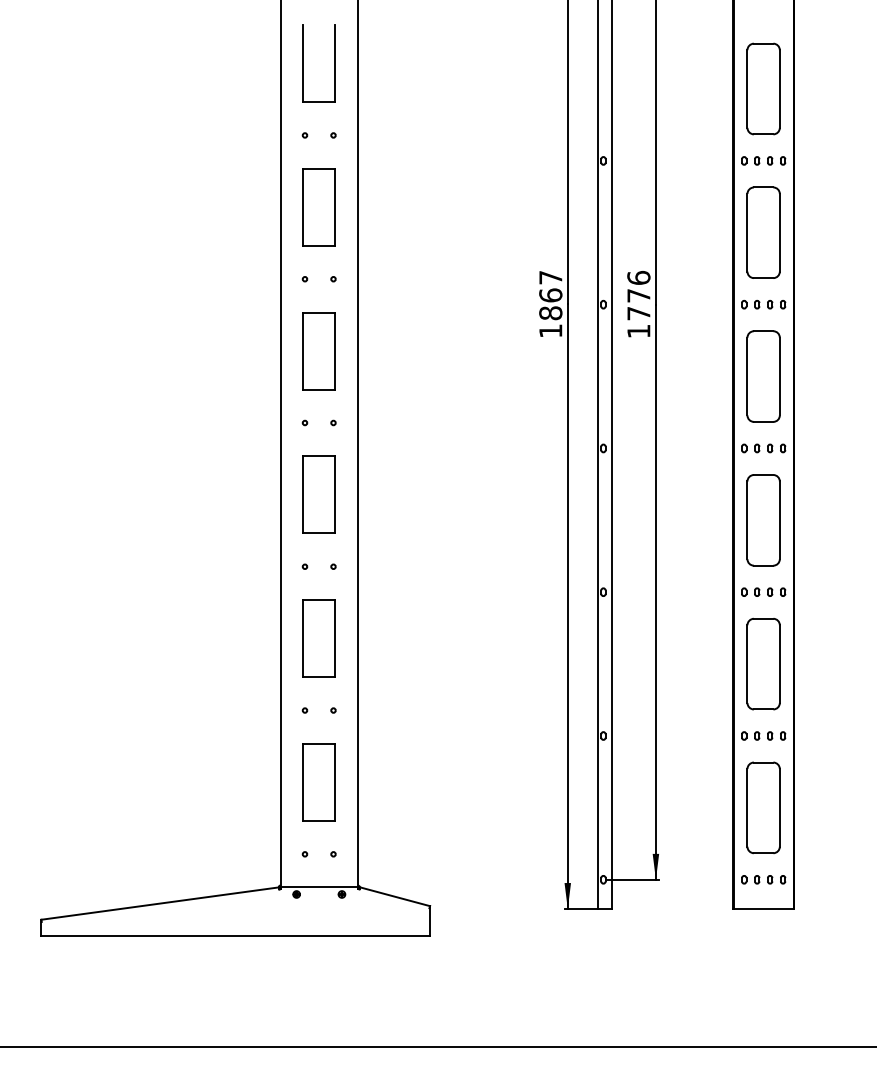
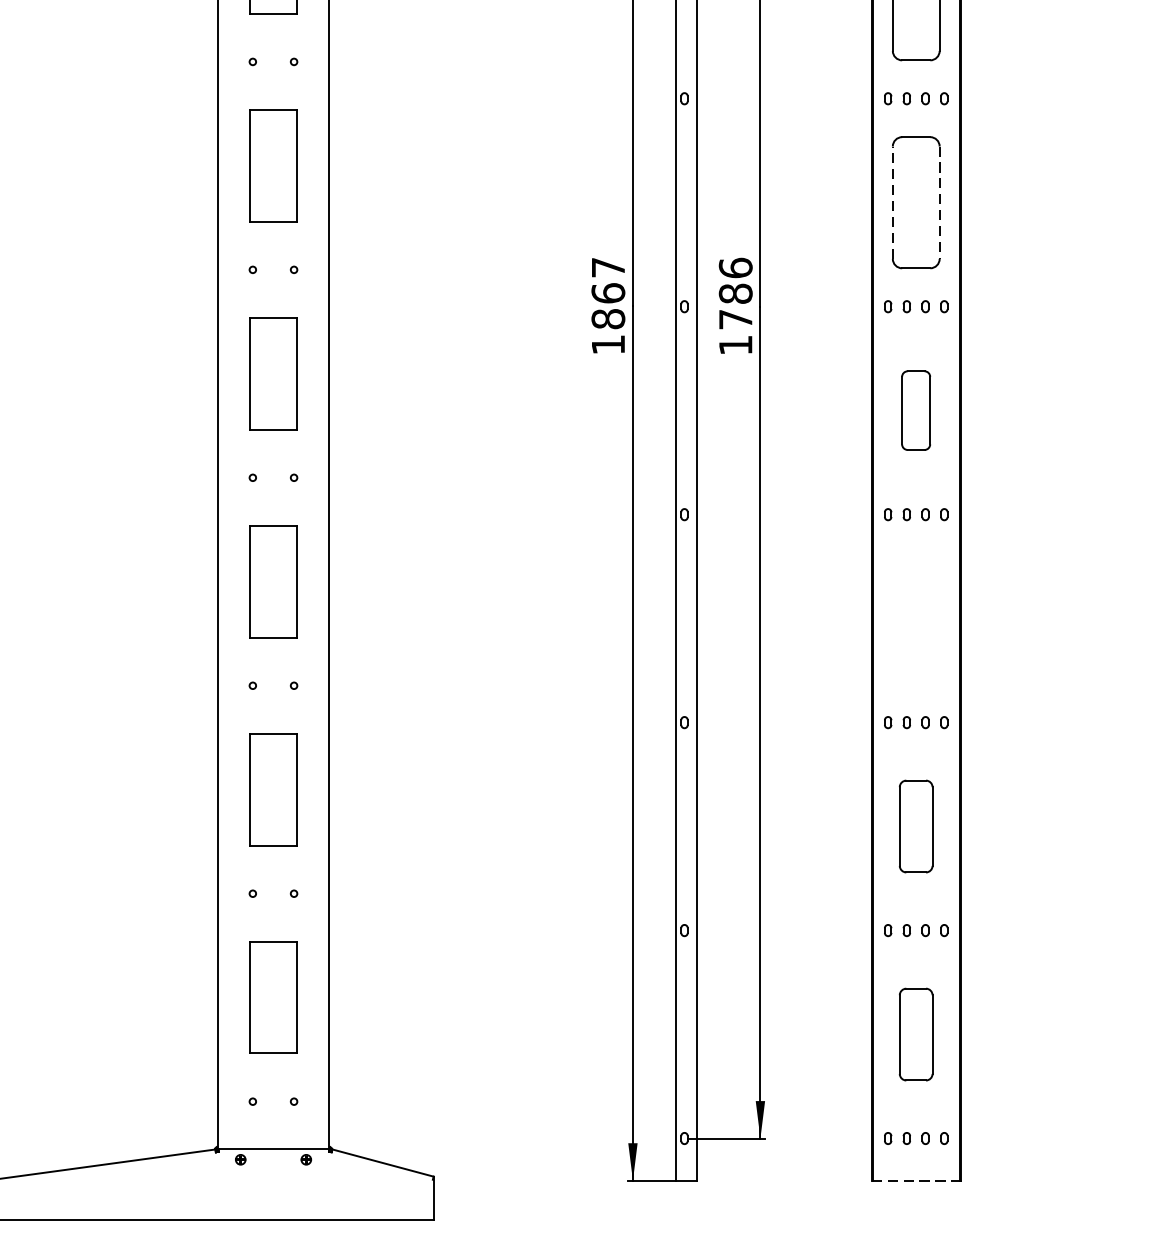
line: (747, 232) -> (892, 202), solid -> dashed
line: (779, 232) -> (939, 202), solid -> dashed
text: (638, 295) -> (735, 293), 1776 -> 1786
part: (763, 376) -> (916, 410), size x0.6
part: (763, 520) -> (916, 618), removed
part: (763, 663) -> (916, 825), size x0.7
part: (763, 807) -> (916, 1033), size x0.7
line: (763, 908) -> (916, 1180), solid -> dashed

